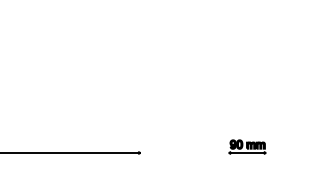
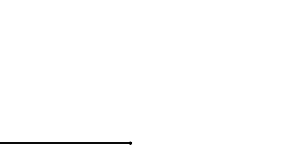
part: (247, 146) -> (231, 137), removed

